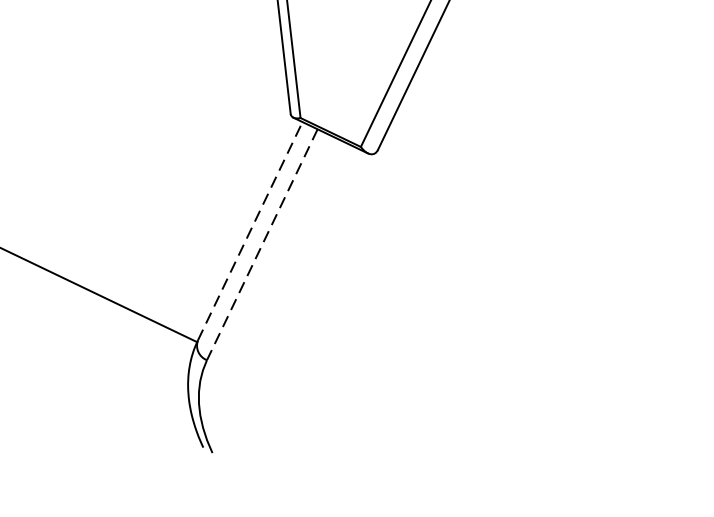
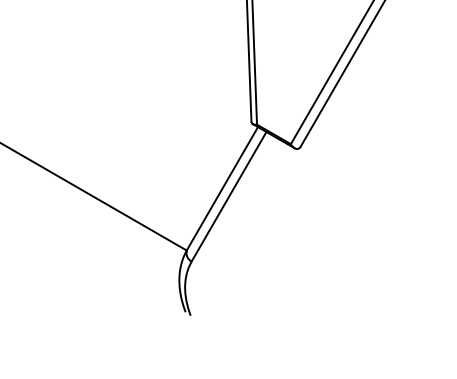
line: (250, 231) -> (222, 188), dashed -> solid
line: (263, 244) -> (229, 196), dashed -> solid

